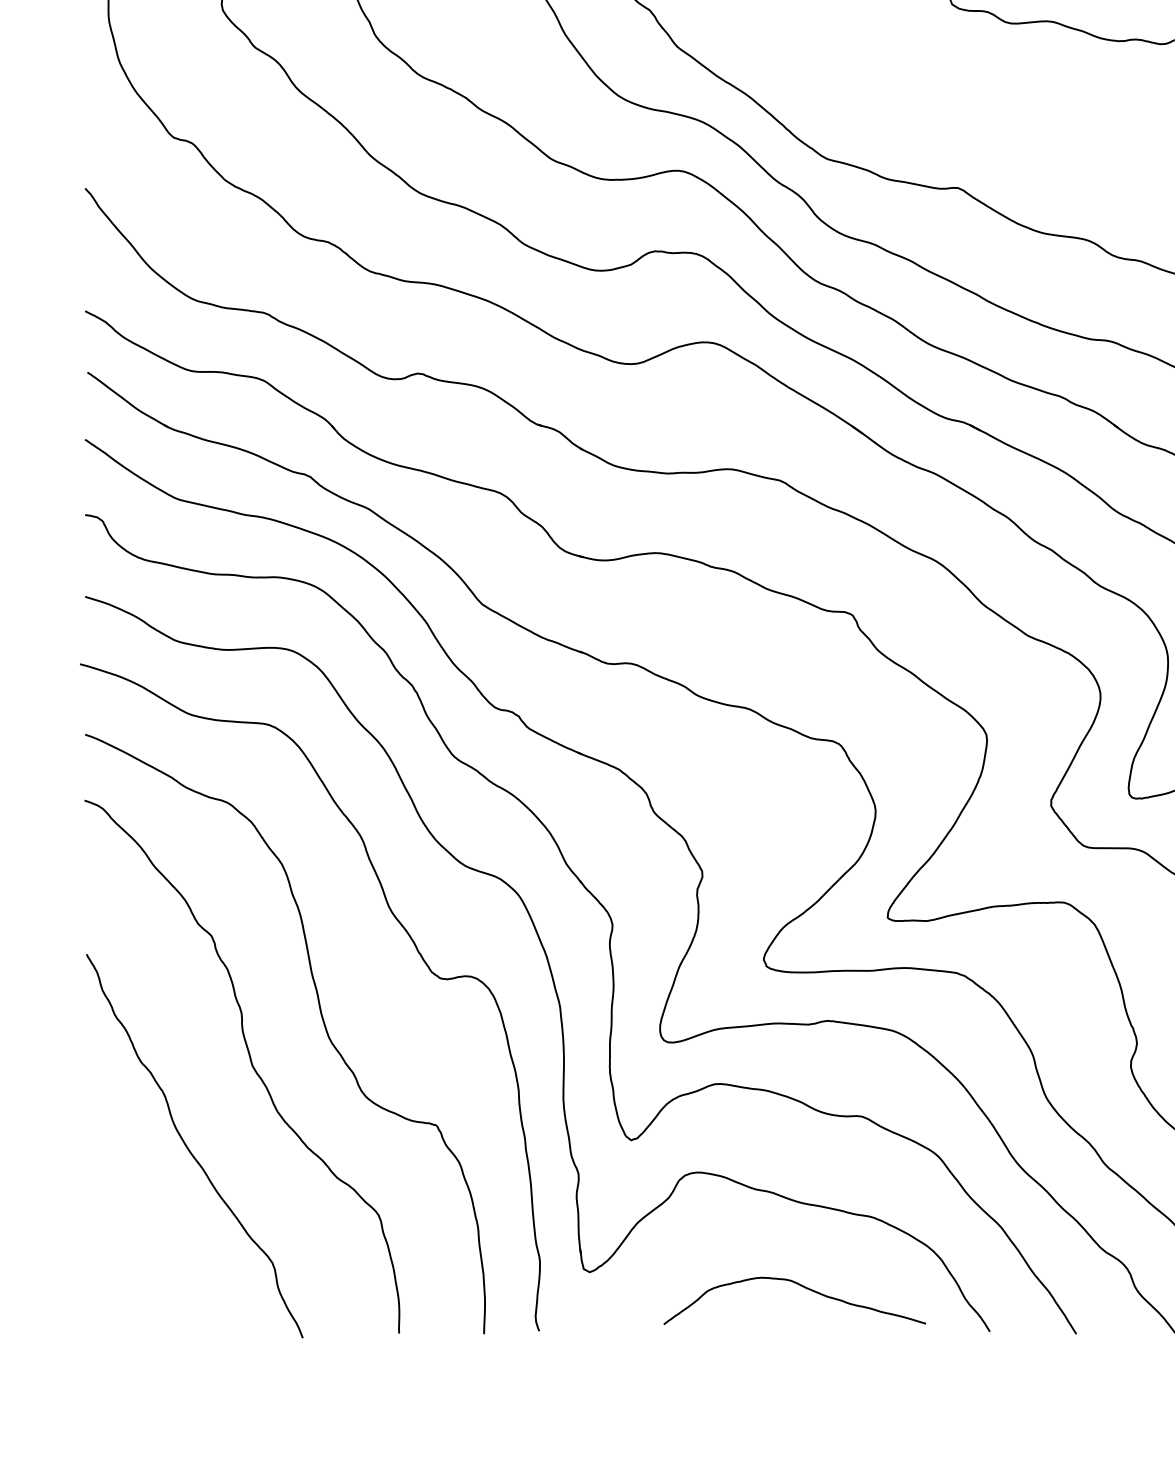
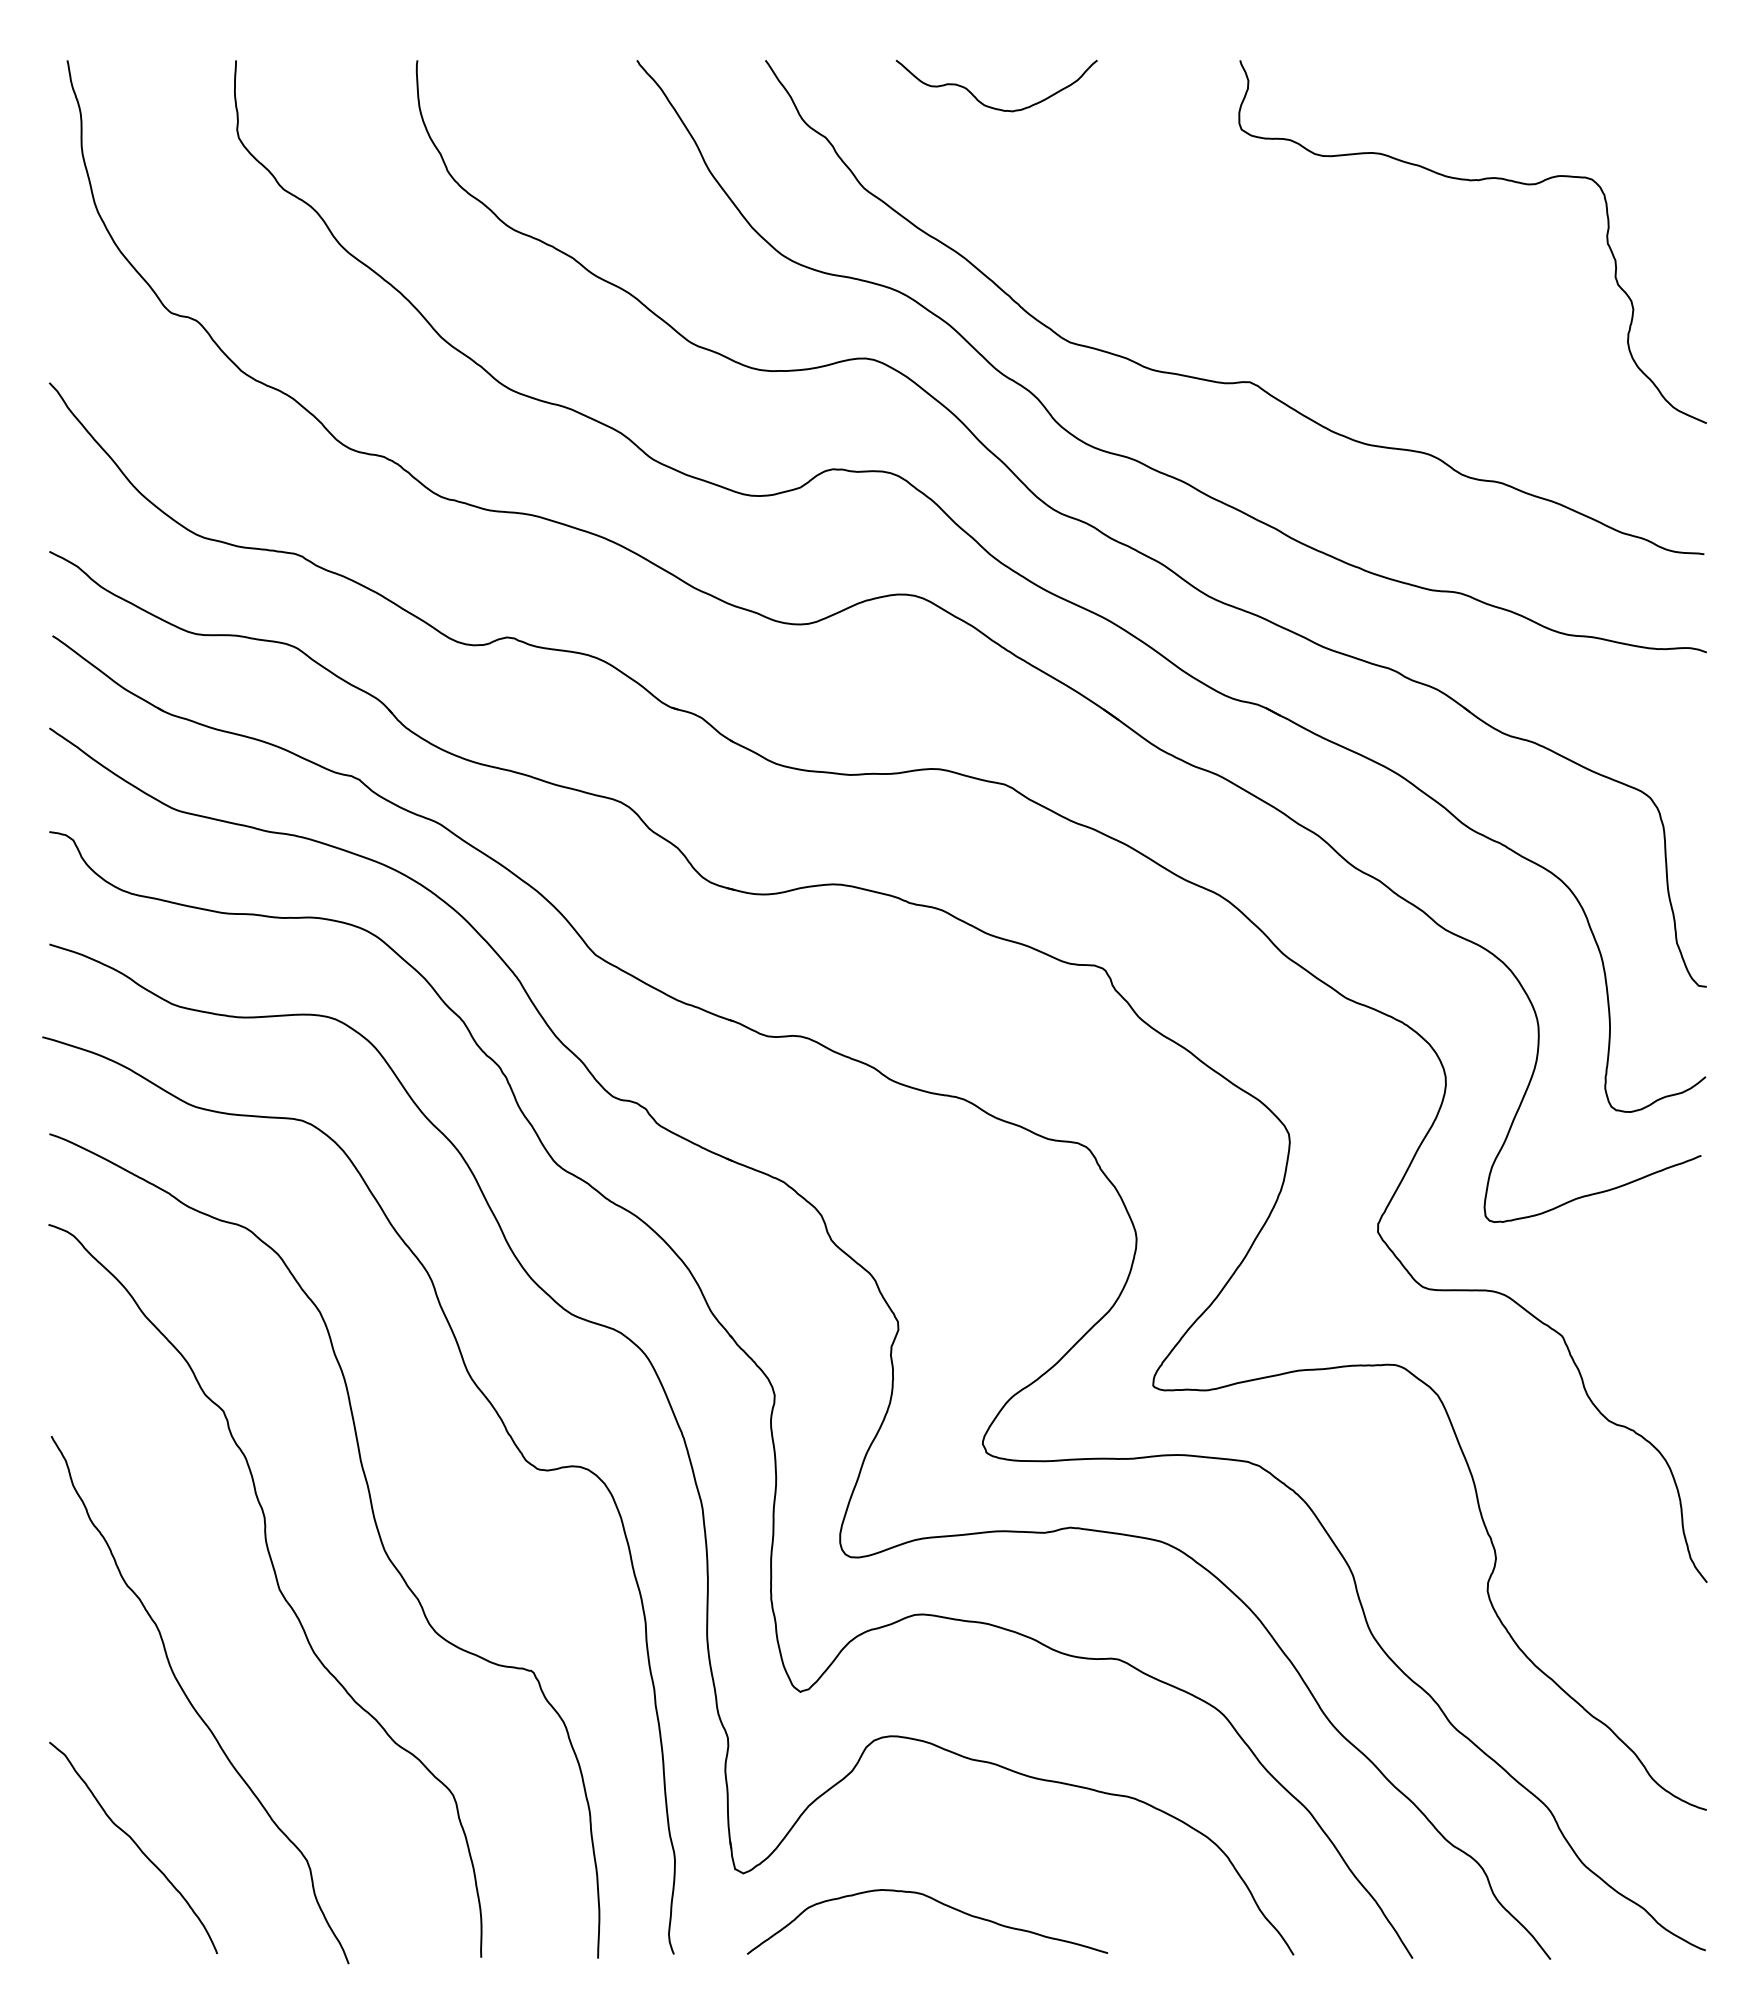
curve: (148, 1252) -> (136, 1846), added
curve: (802, 1286) -> (937, 1902), moved

